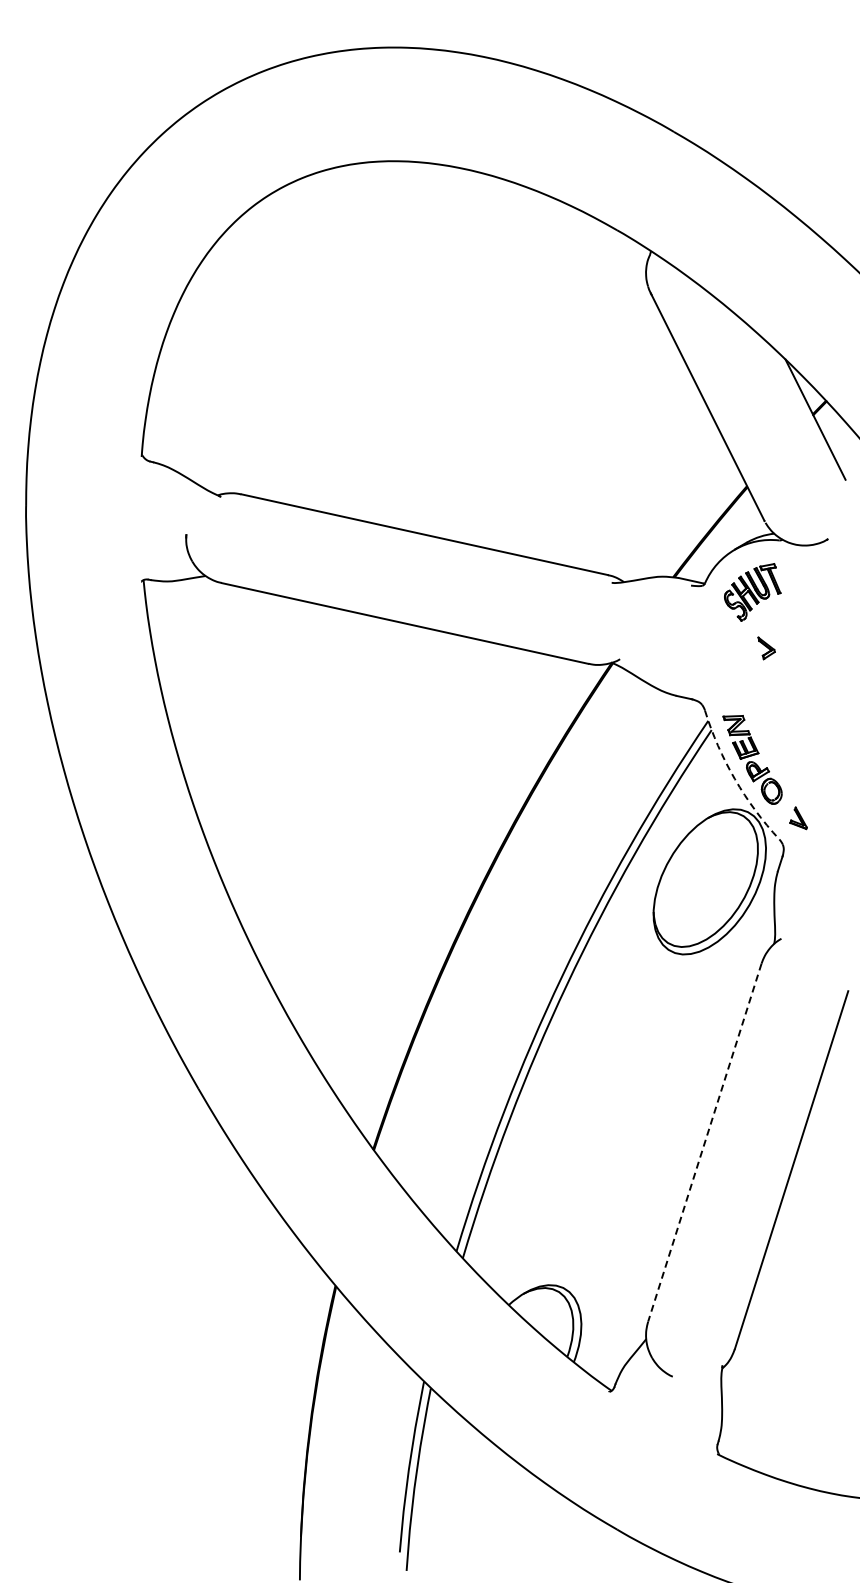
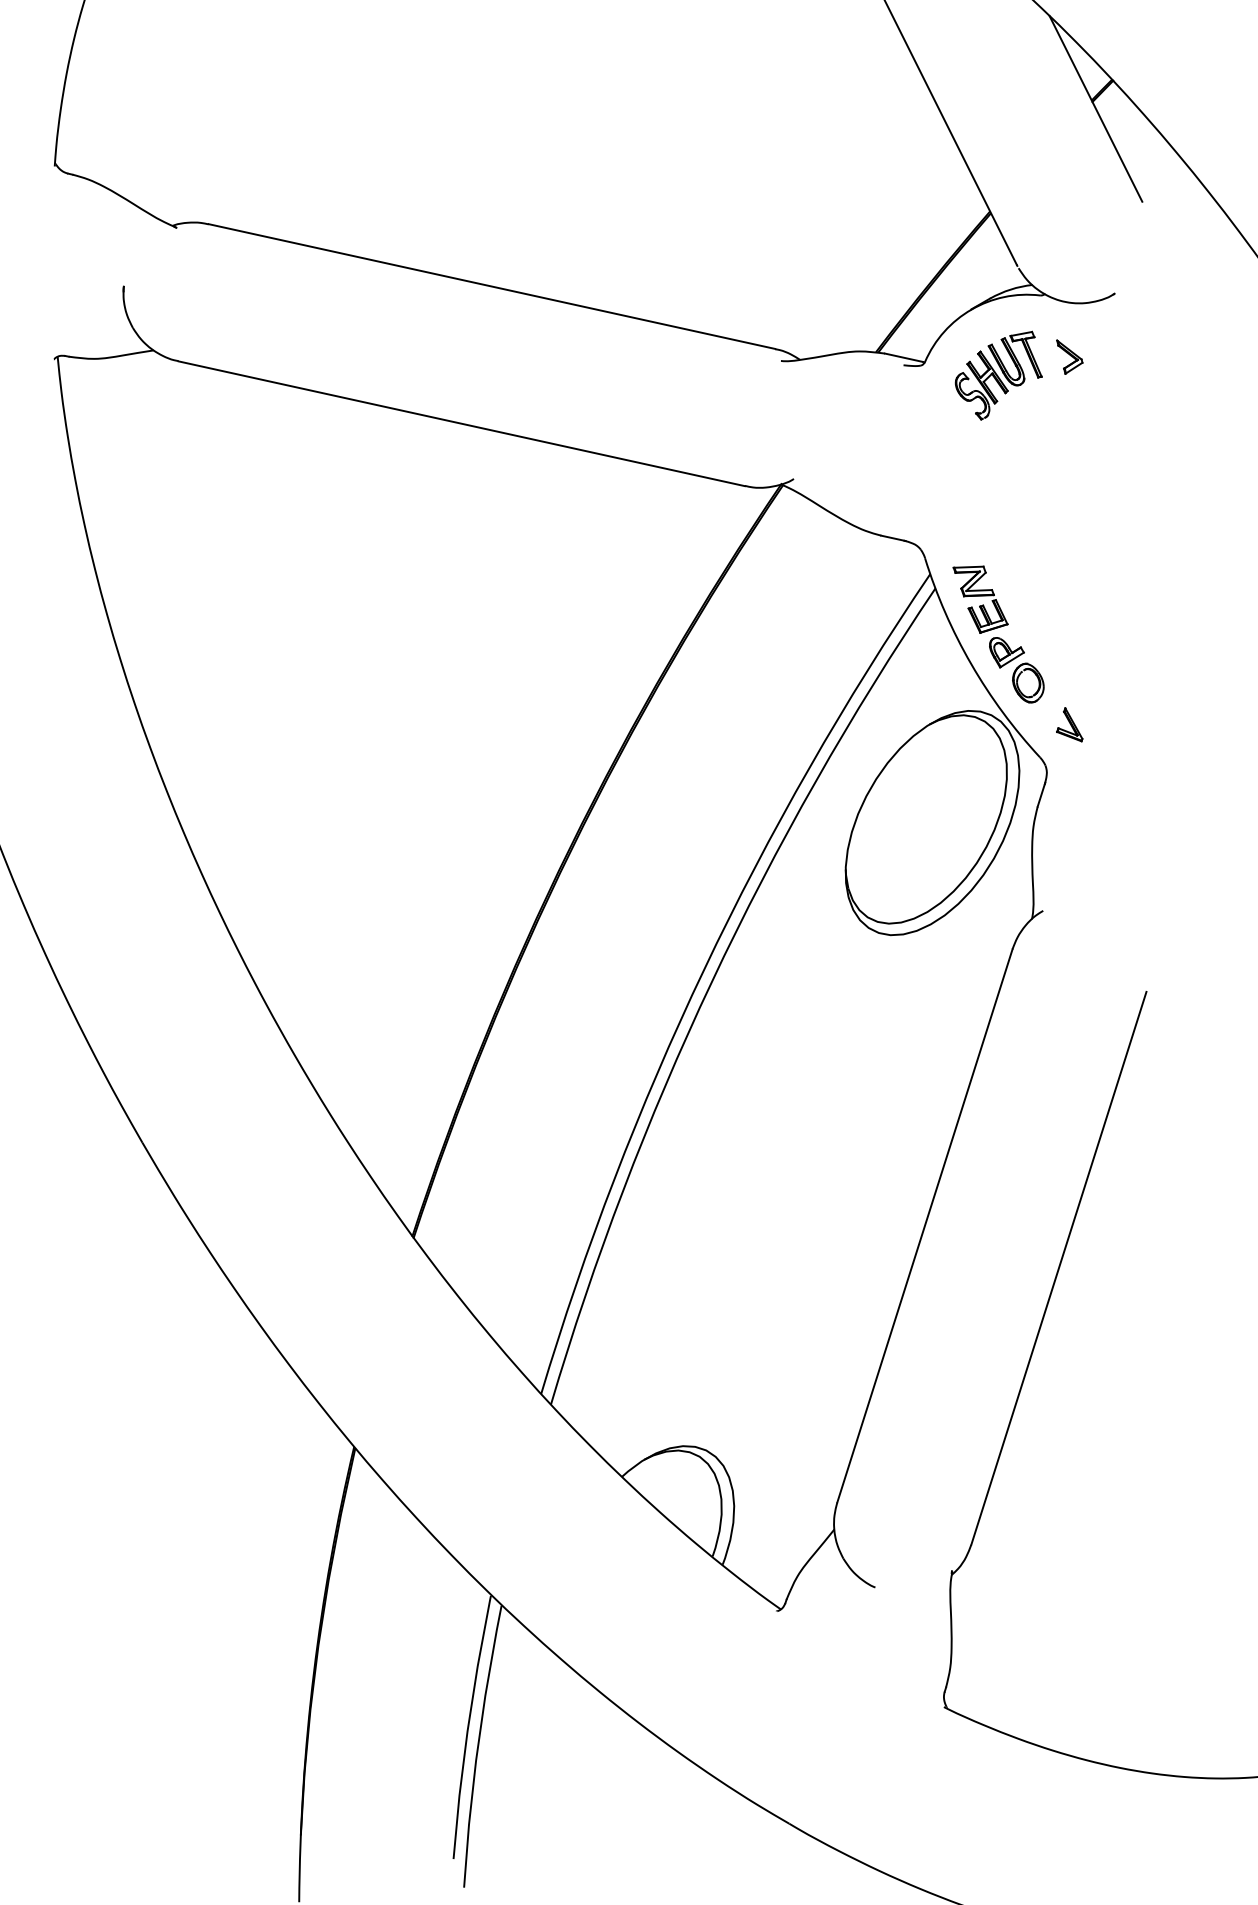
part: (766, 648) -> (1069, 357), moved
arc: (734, 779) -> (970, 664), dashed -> solid
line: (704, 1142) -> (924, 1225), dashed -> solid

